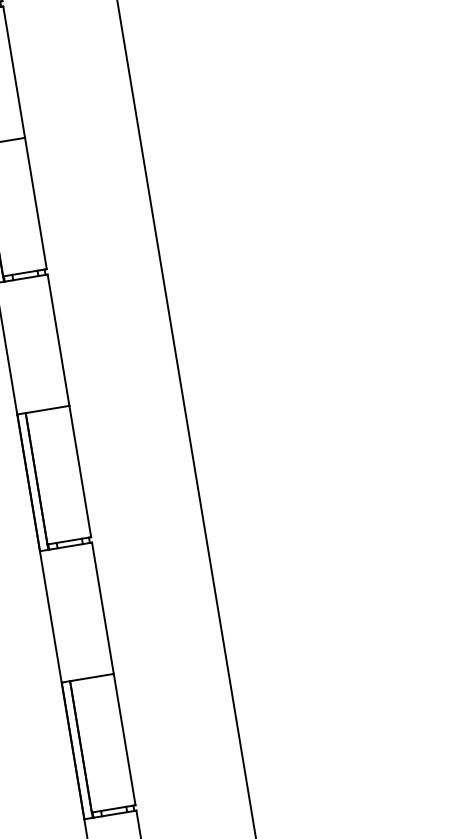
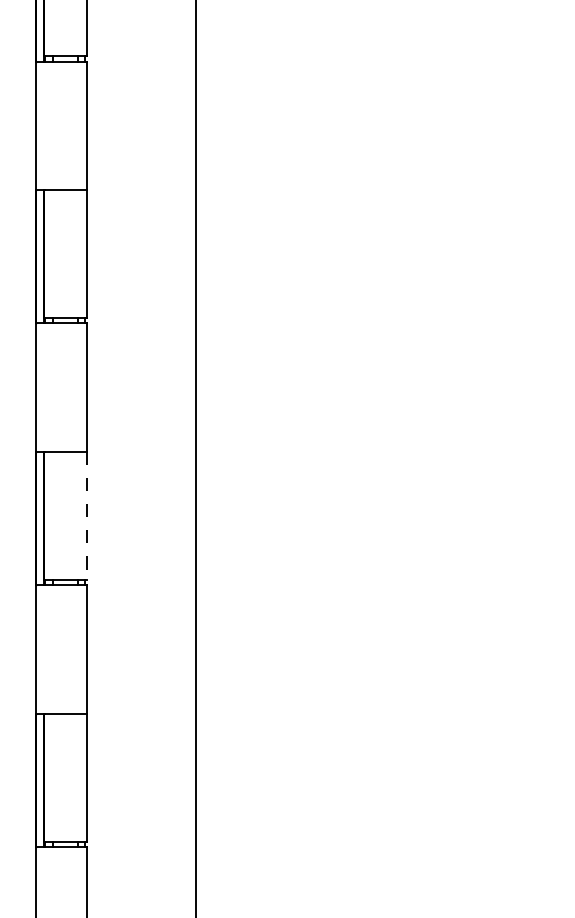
line: (80, 472) -> (86, 516), solid -> dashed

